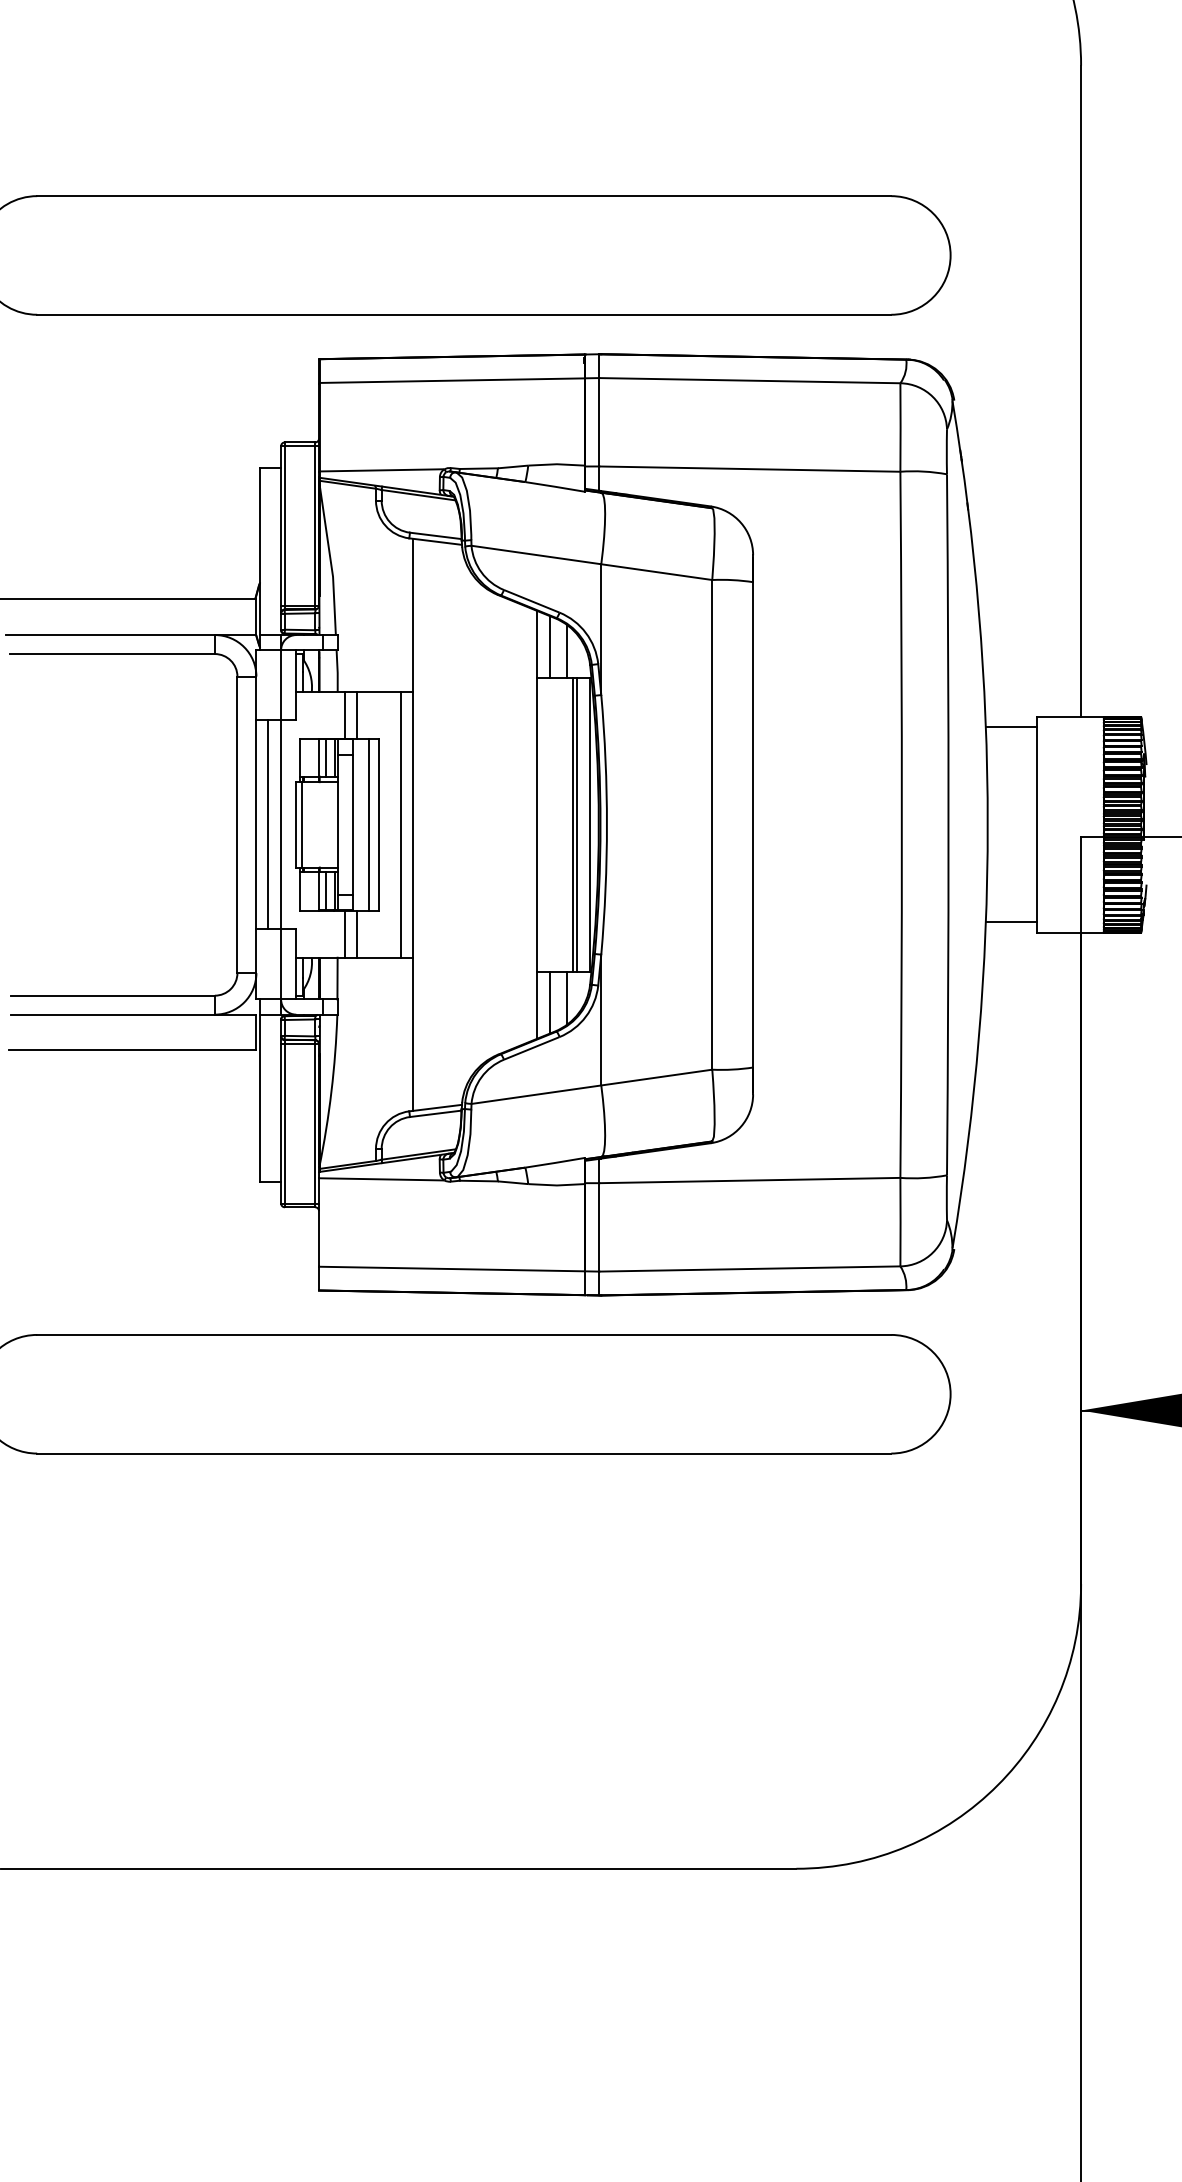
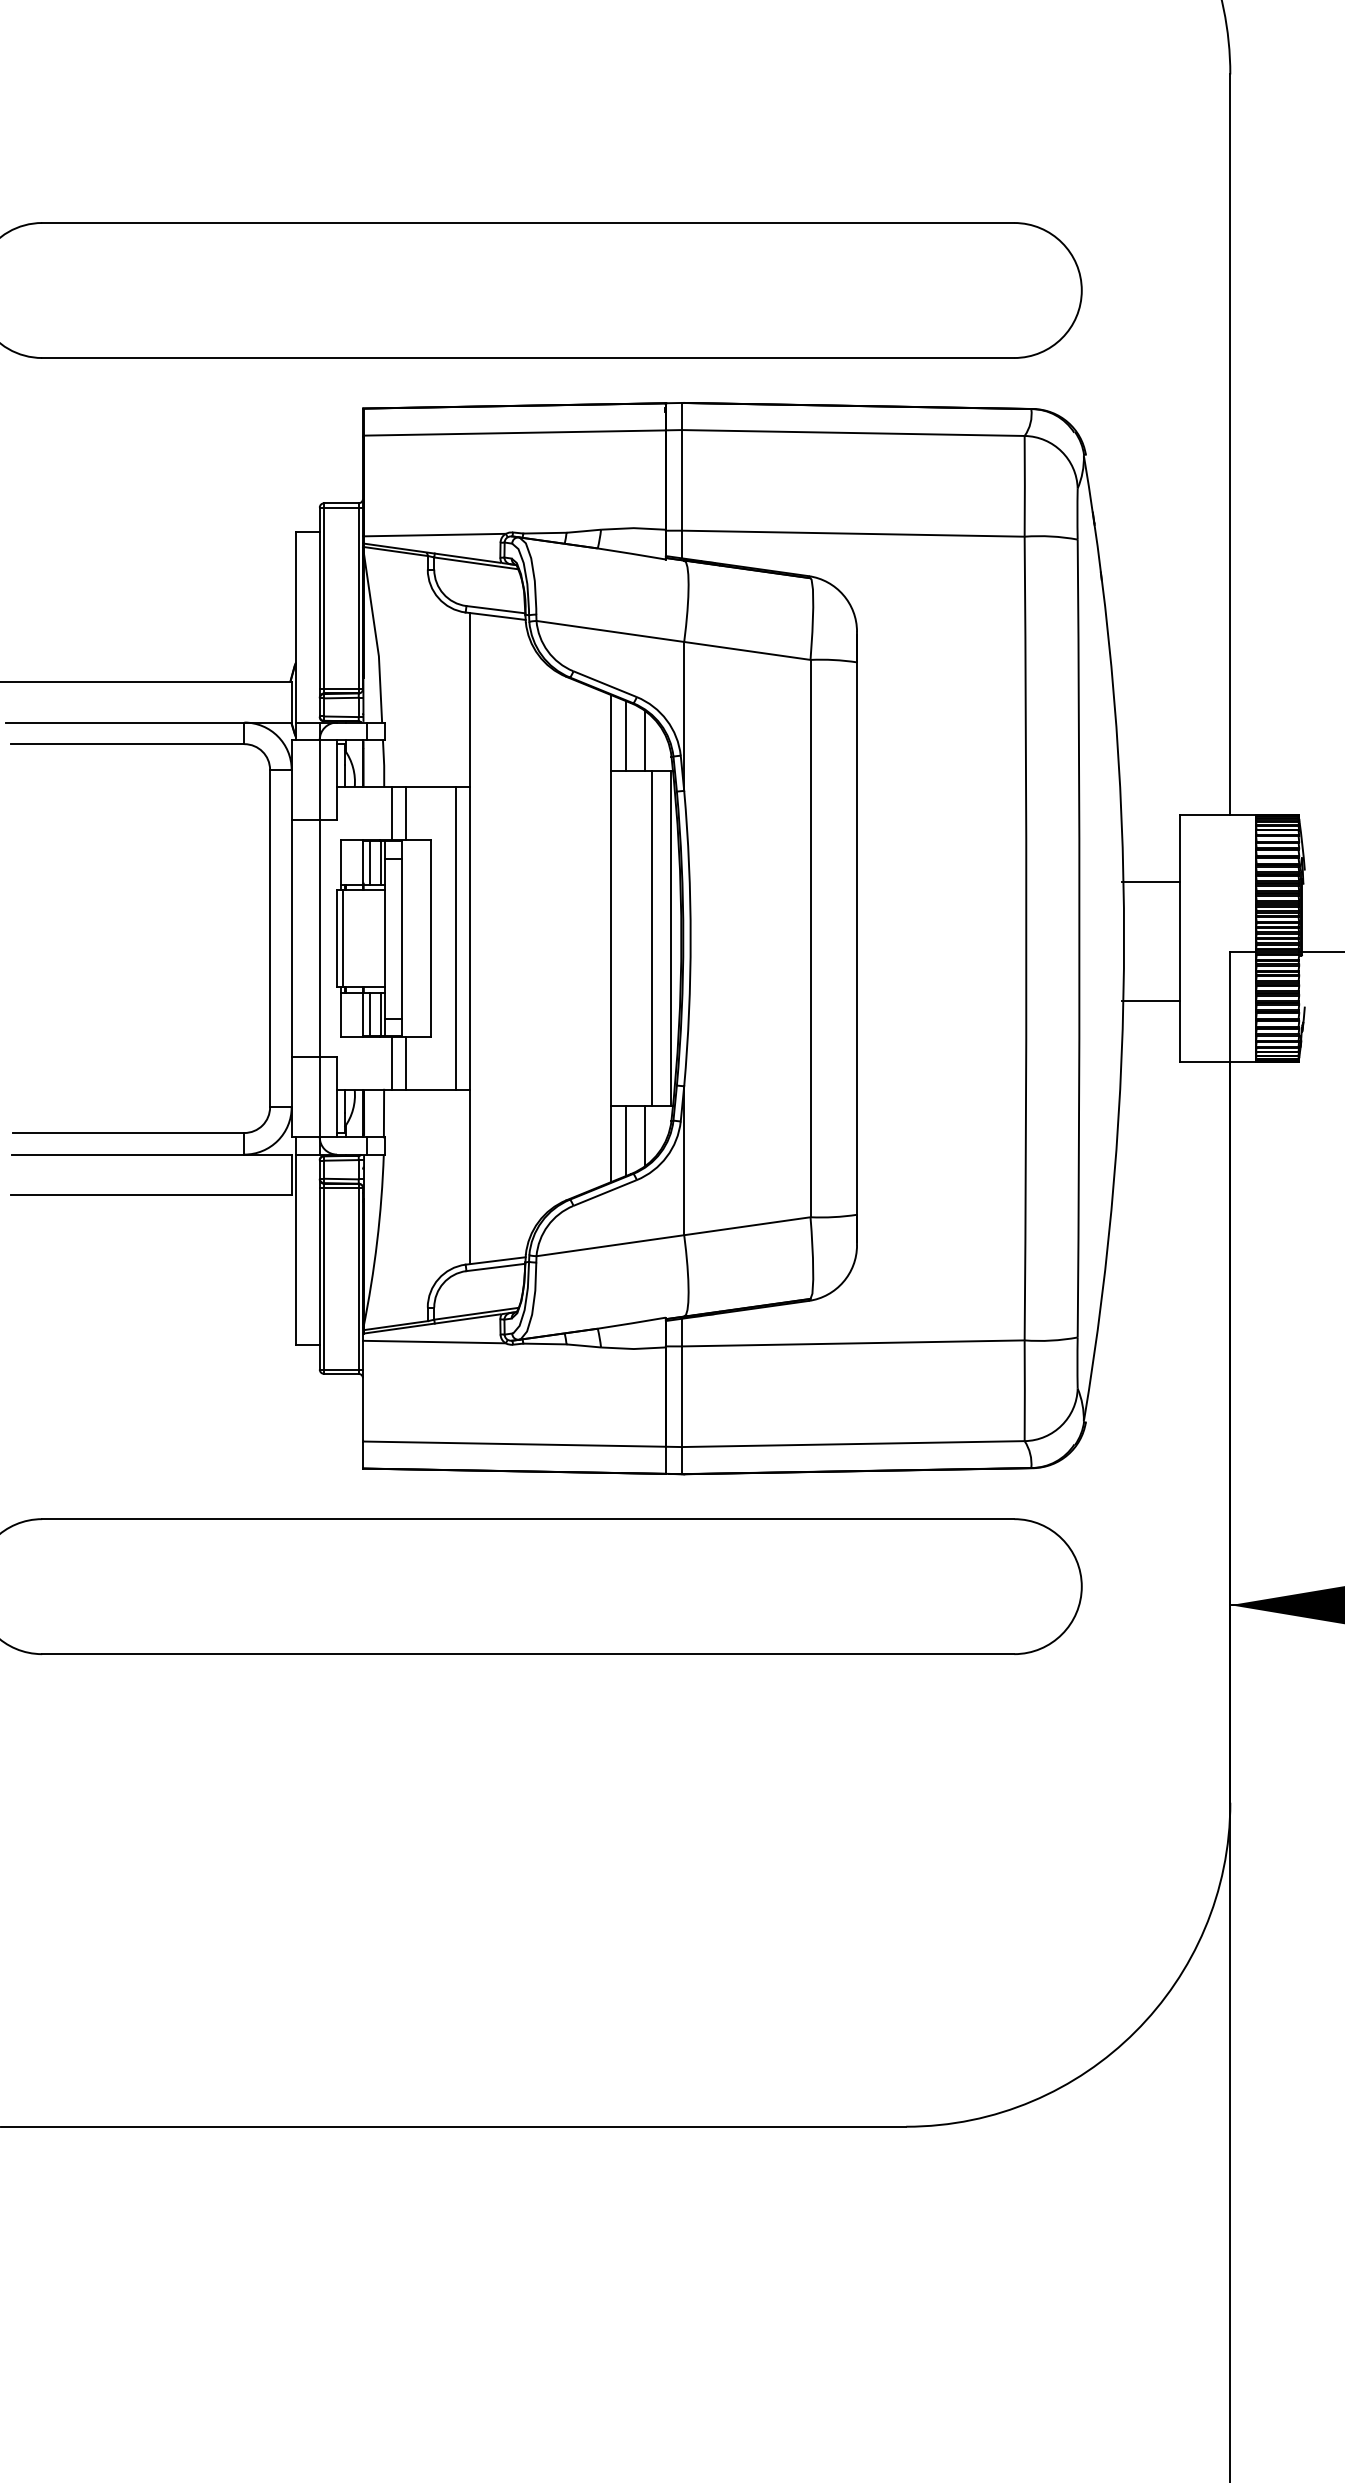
line: (1010, 727) -> (1150, 881), moved
line: (267, 824) -> (304, 938), removed
line: (369, 824) -> (420, 938), removed
line: (576, 824) -> (656, 938), removed
line: (1010, 922) -> (1150, 1000), moved

